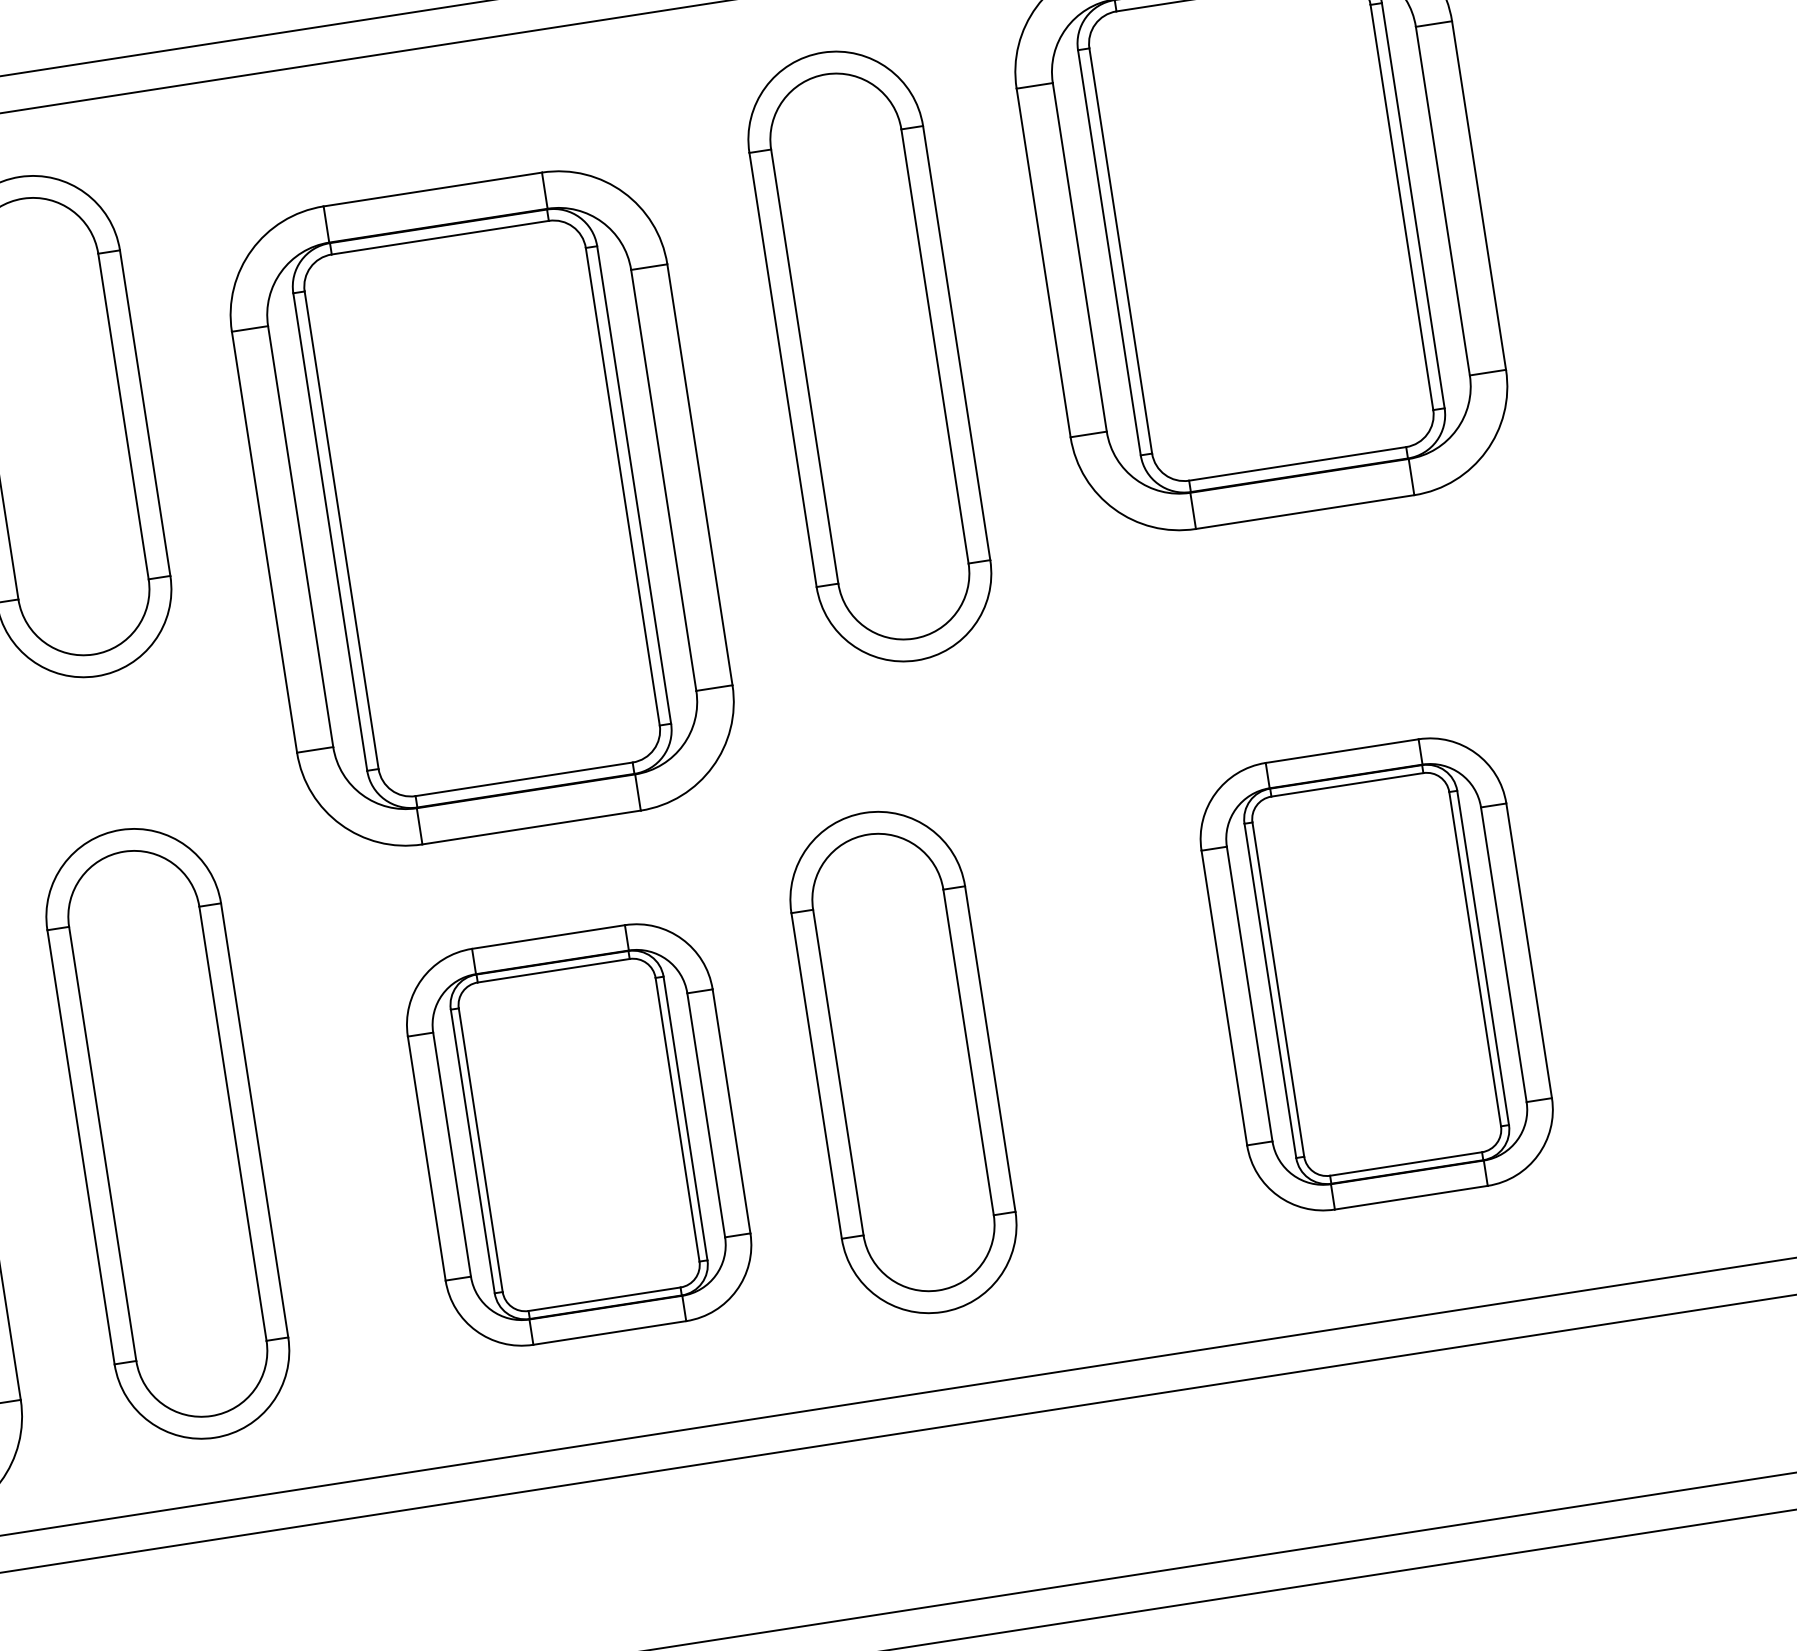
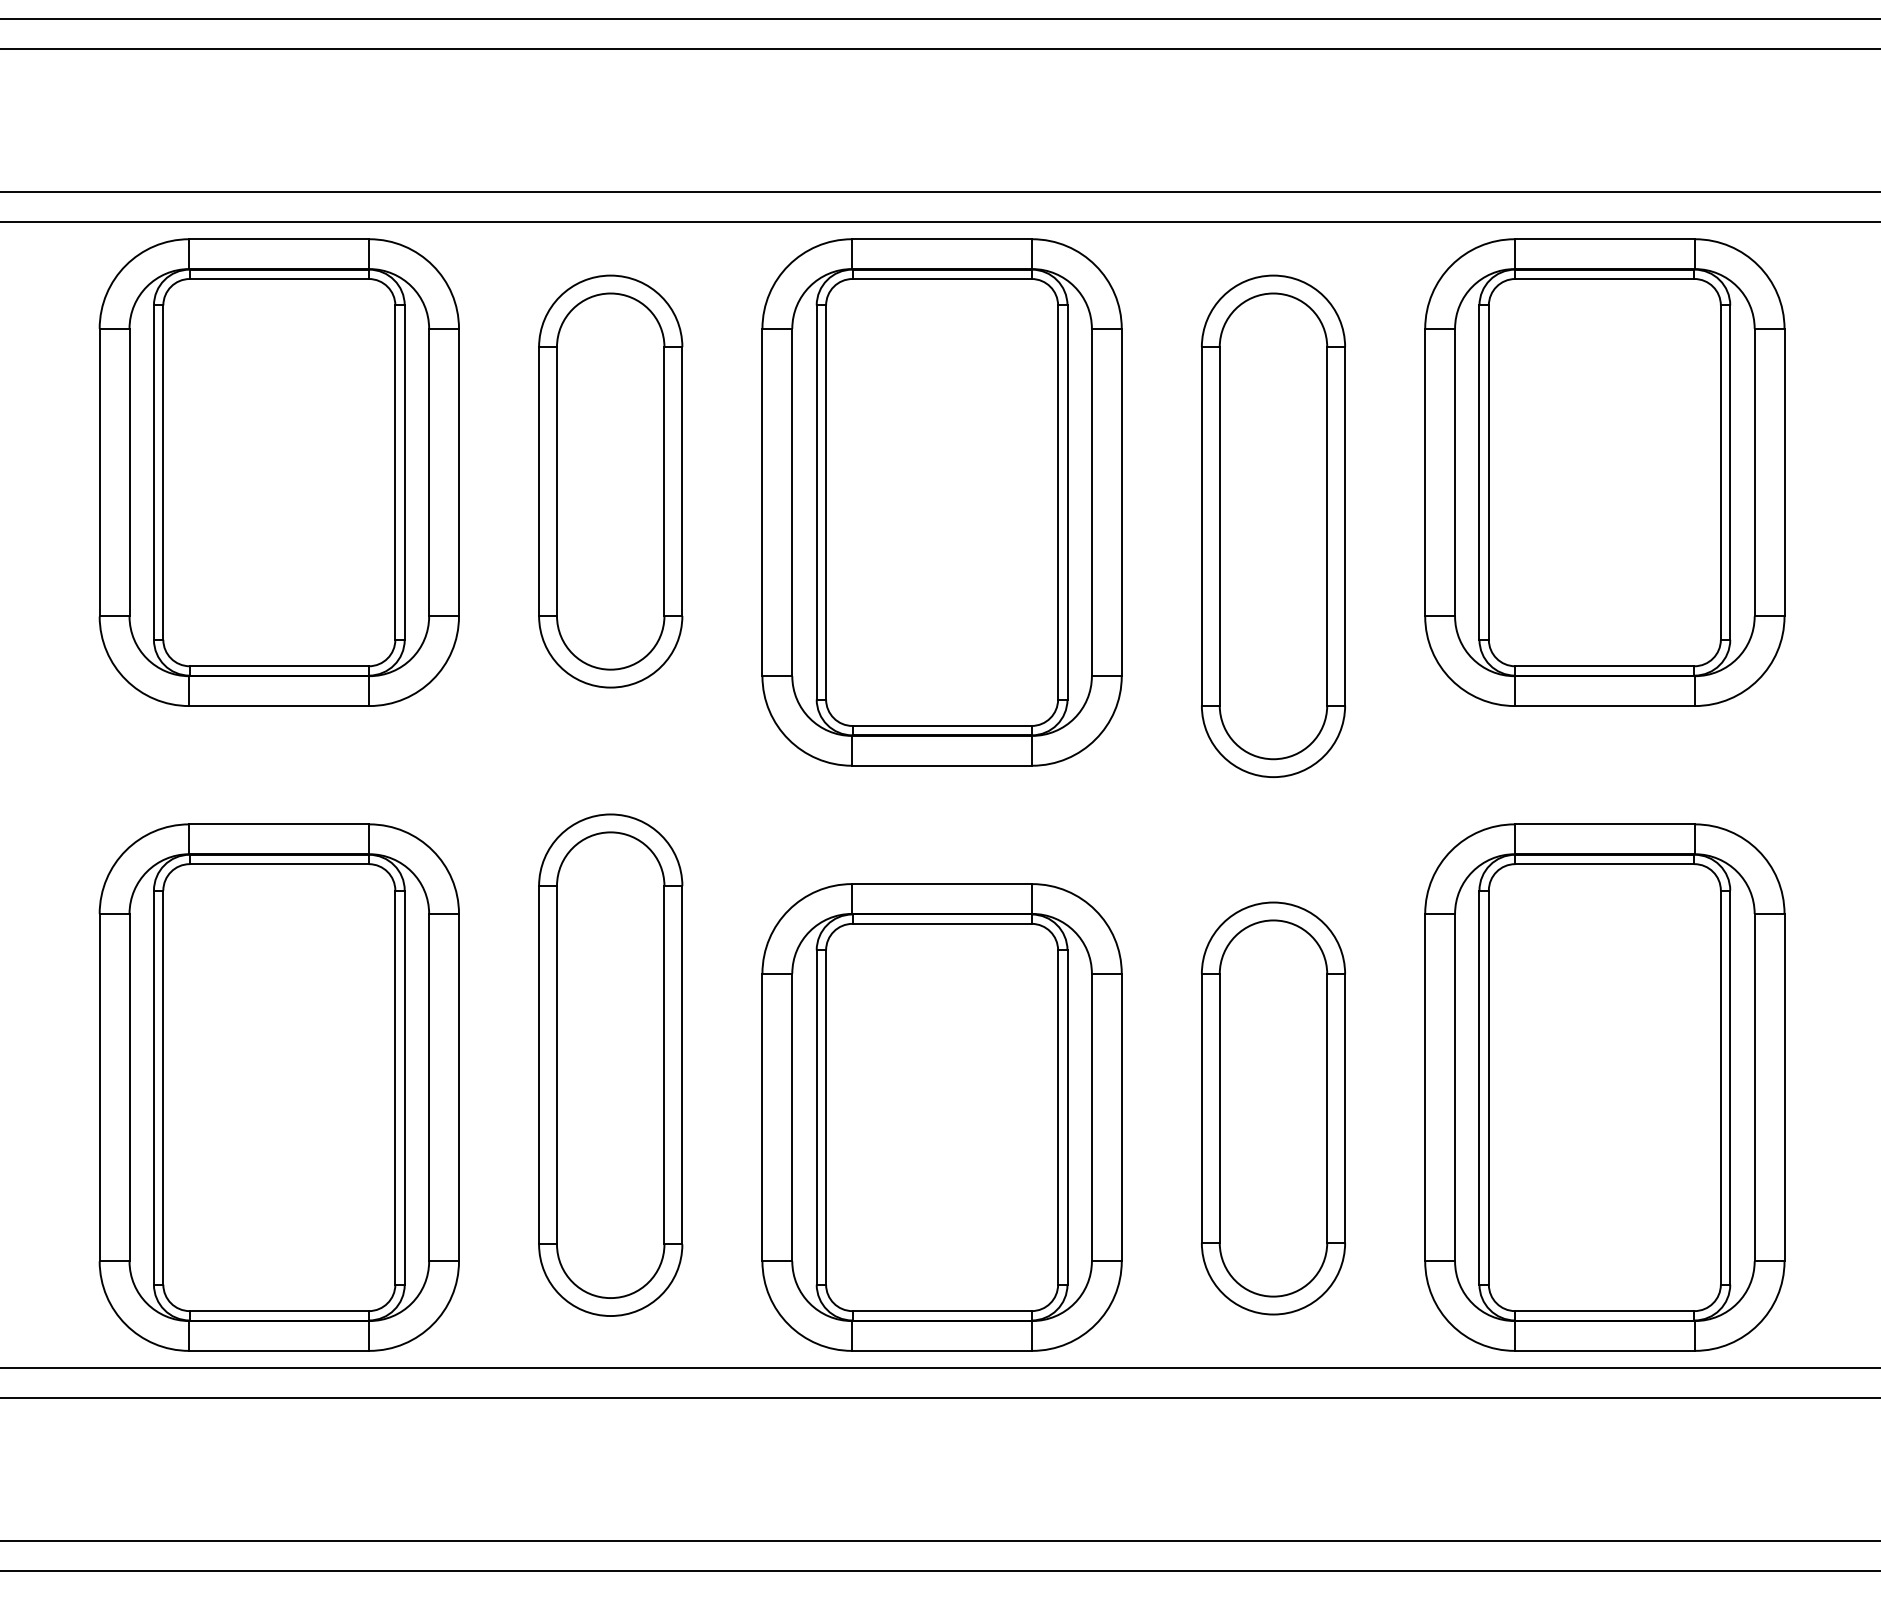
part: (481, 508) -> (941, 502), moved
part: (1376, 974) -> (1604, 1087), size x1.43
part: (903, 1062) -> (1273, 1108), moved
part: (578, 1135) -> (941, 1117), size x1.43

